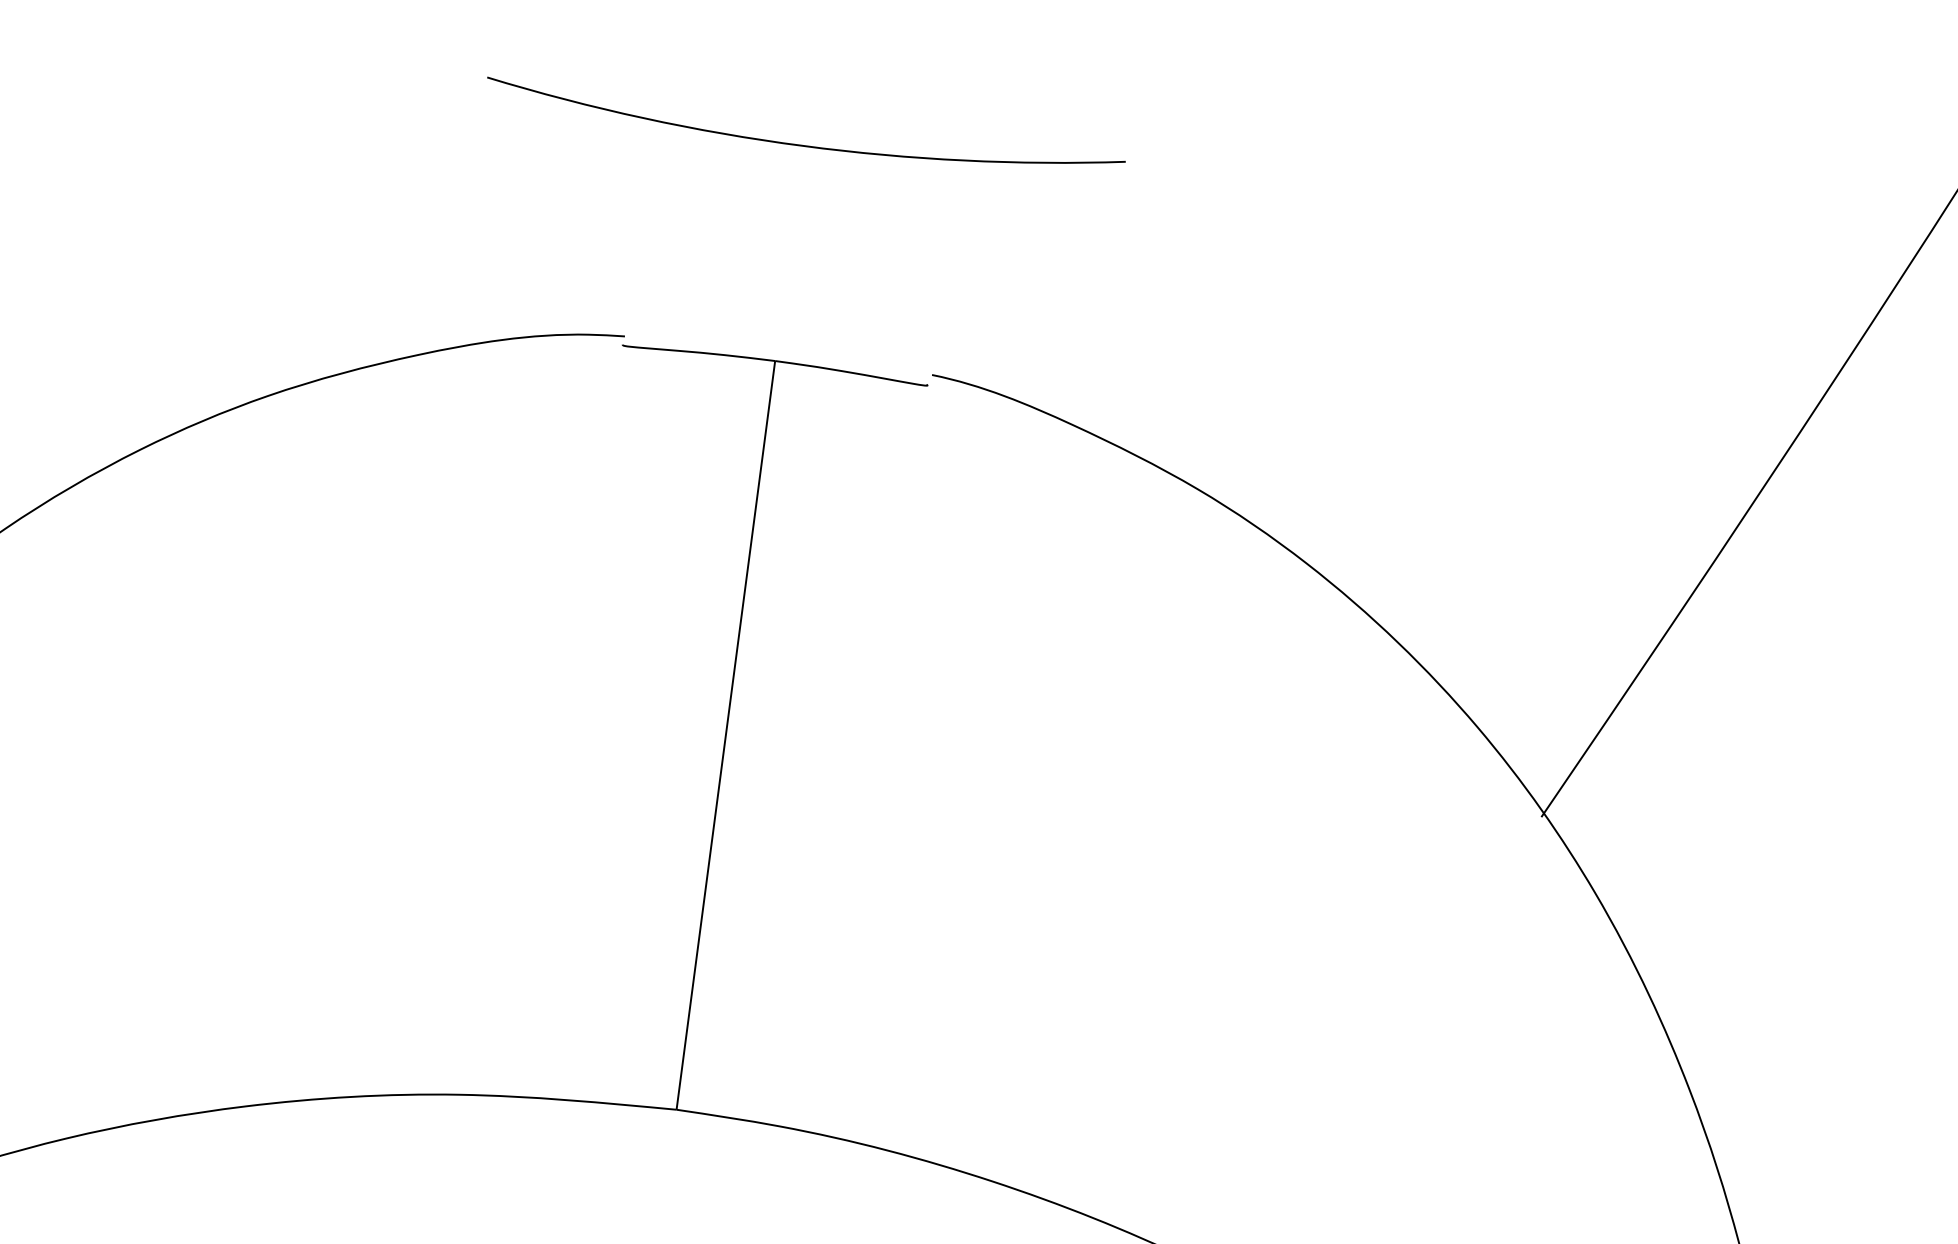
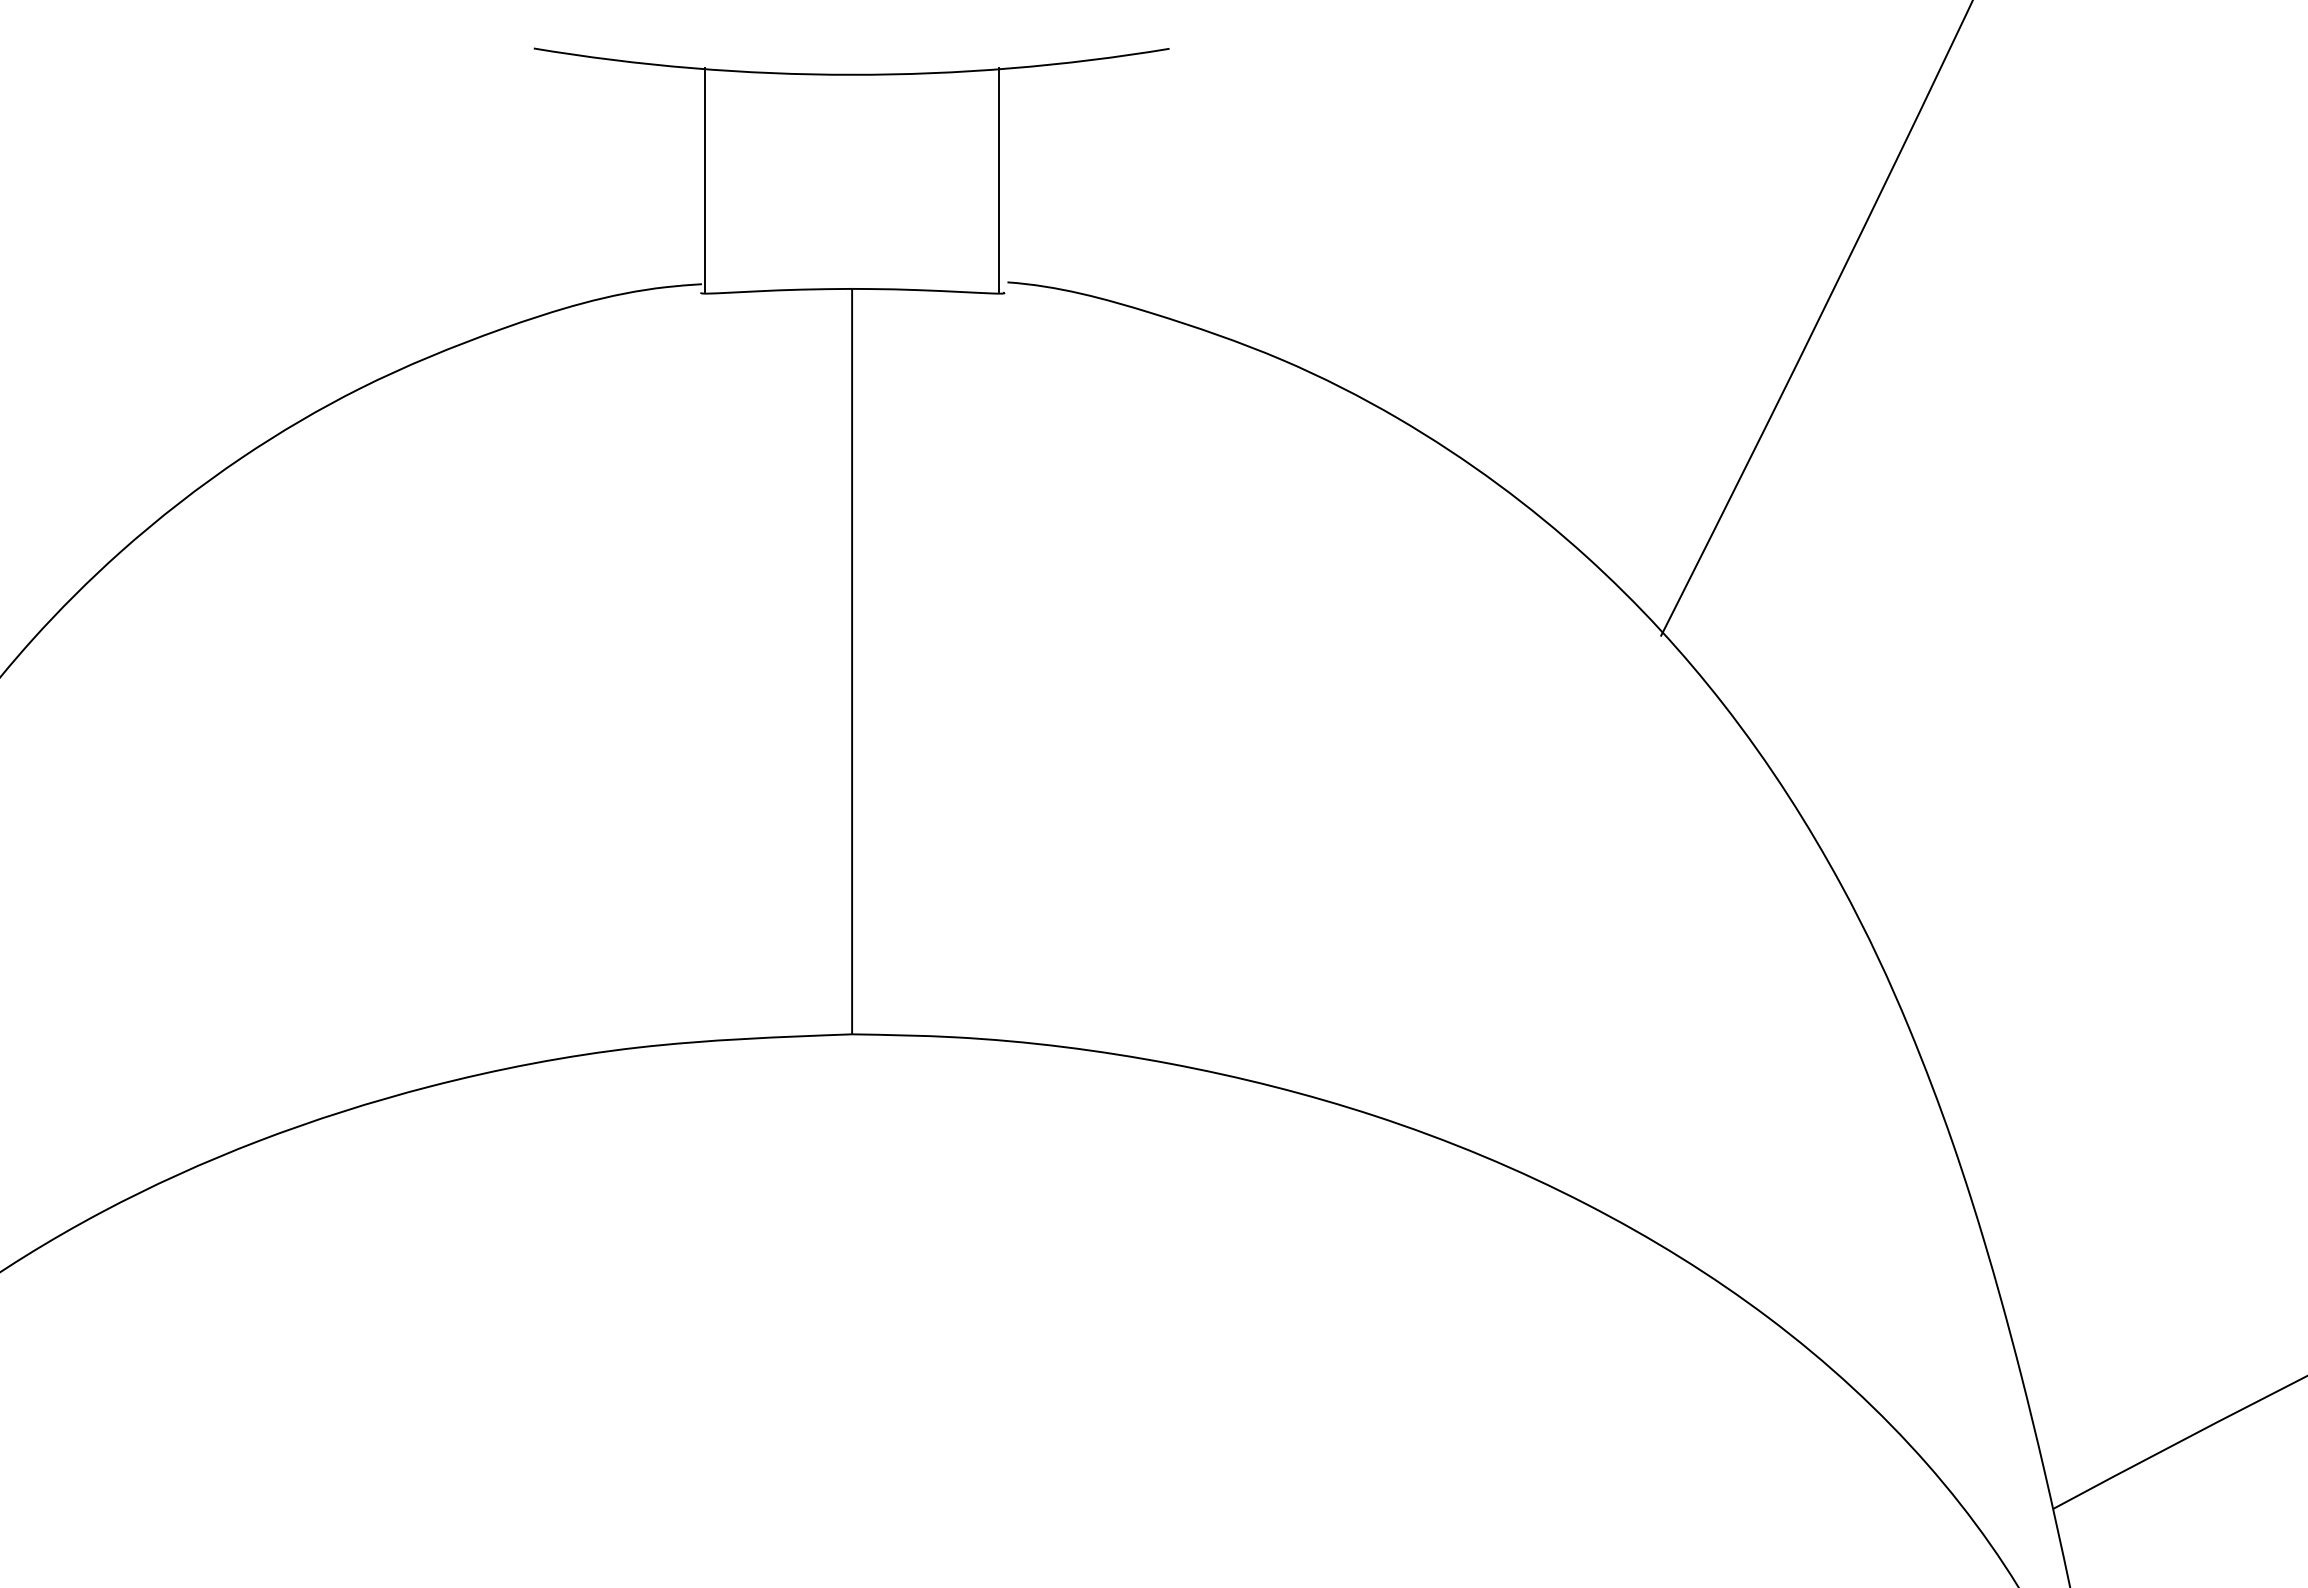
line: (641, 231) -> (704, 179), added
line: (937, 270) -> (999, 179), added

